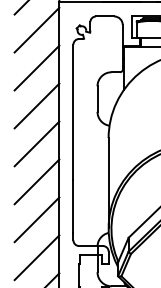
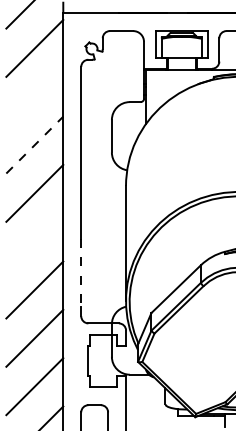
line: (36, 67) -> (34, 96), removed
line: (37, 105) -> (35, 144), solid -> dashed
line: (36, 181) -> (34, 241), removed
line: (73, 206) -> (81, 273), solid -> dashed

